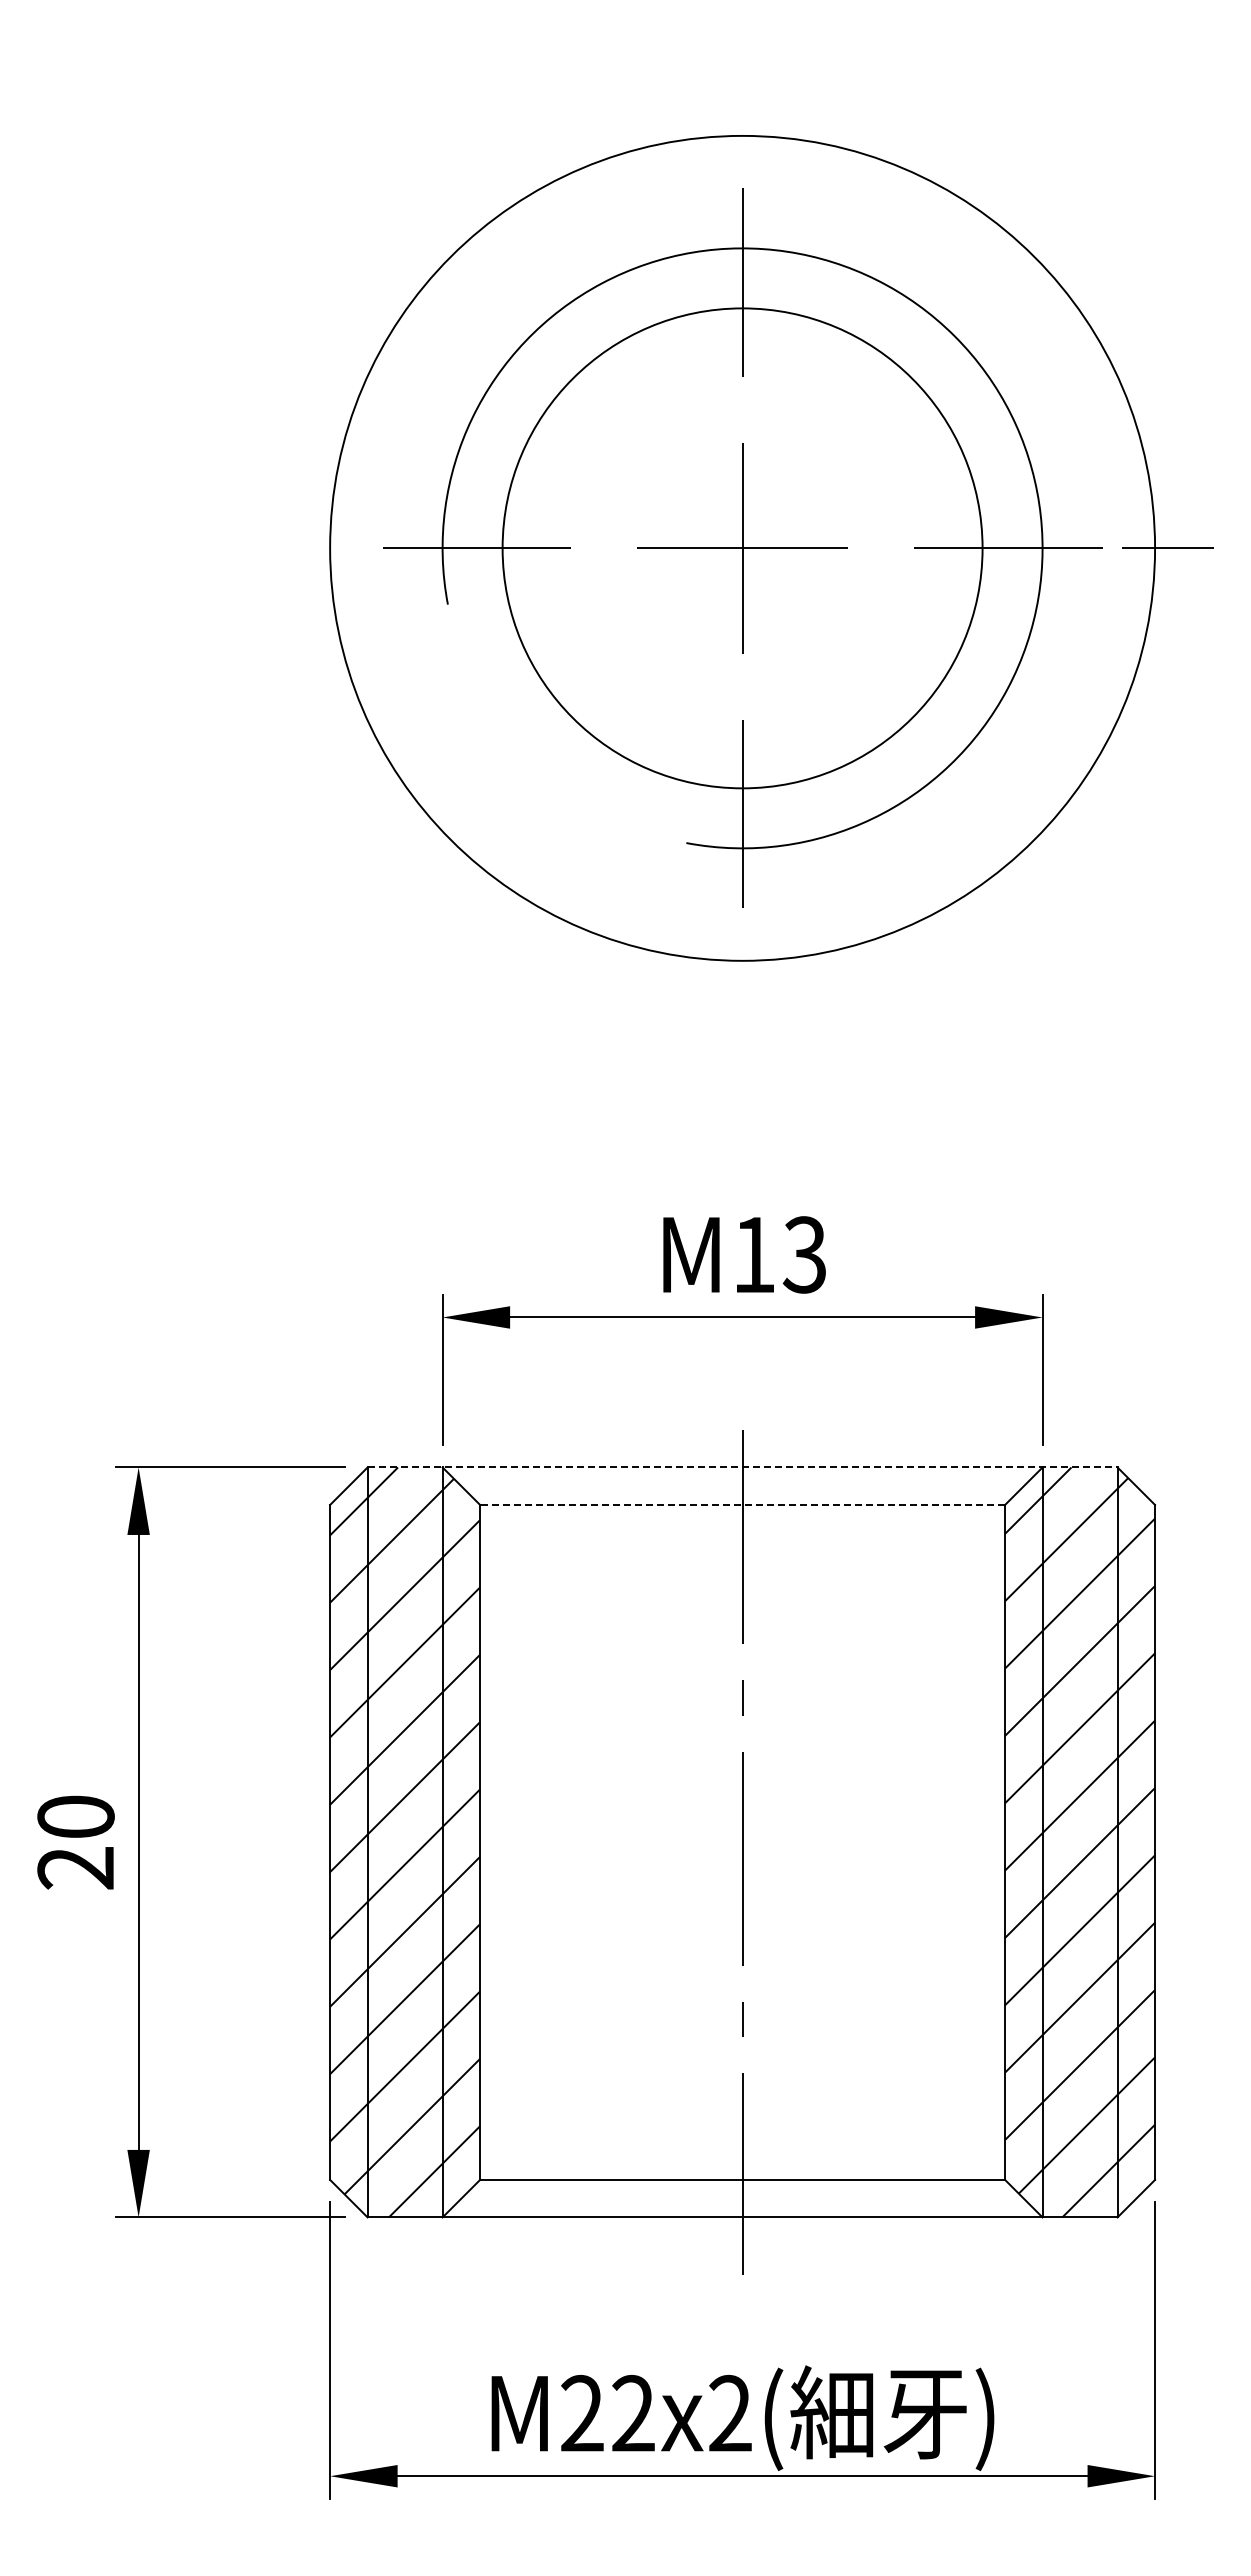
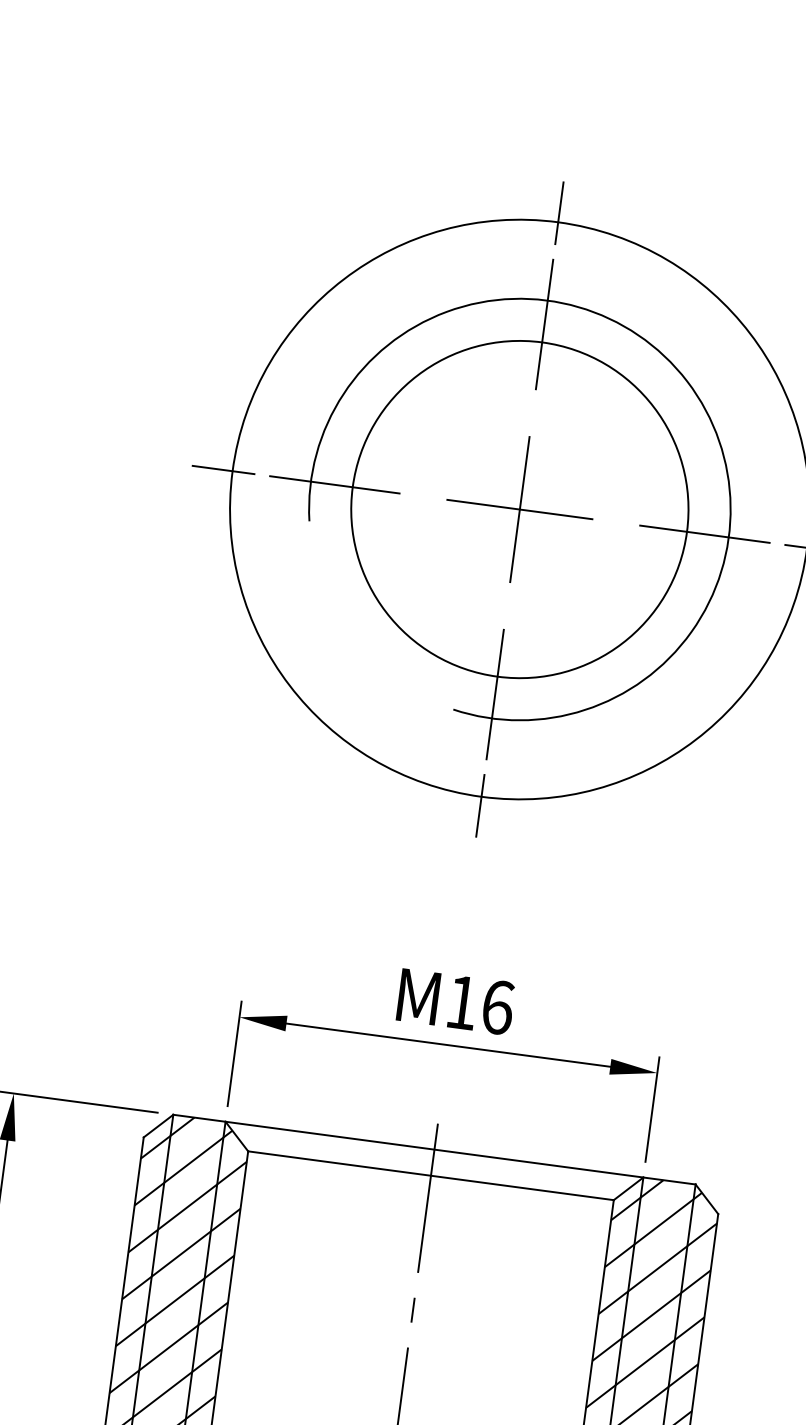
line: (742, 122) -> (559, 212), added
line: (316, 548) -> (223, 470), added
line: (742, 973) -> (480, 805), added
text: (804, 1254) -> (497, 1007), M13 -> M16
line: (742, 1467) -> (434, 1149), dashed -> solid
line: (742, 1504) -> (430, 1175), dashed -> solid

